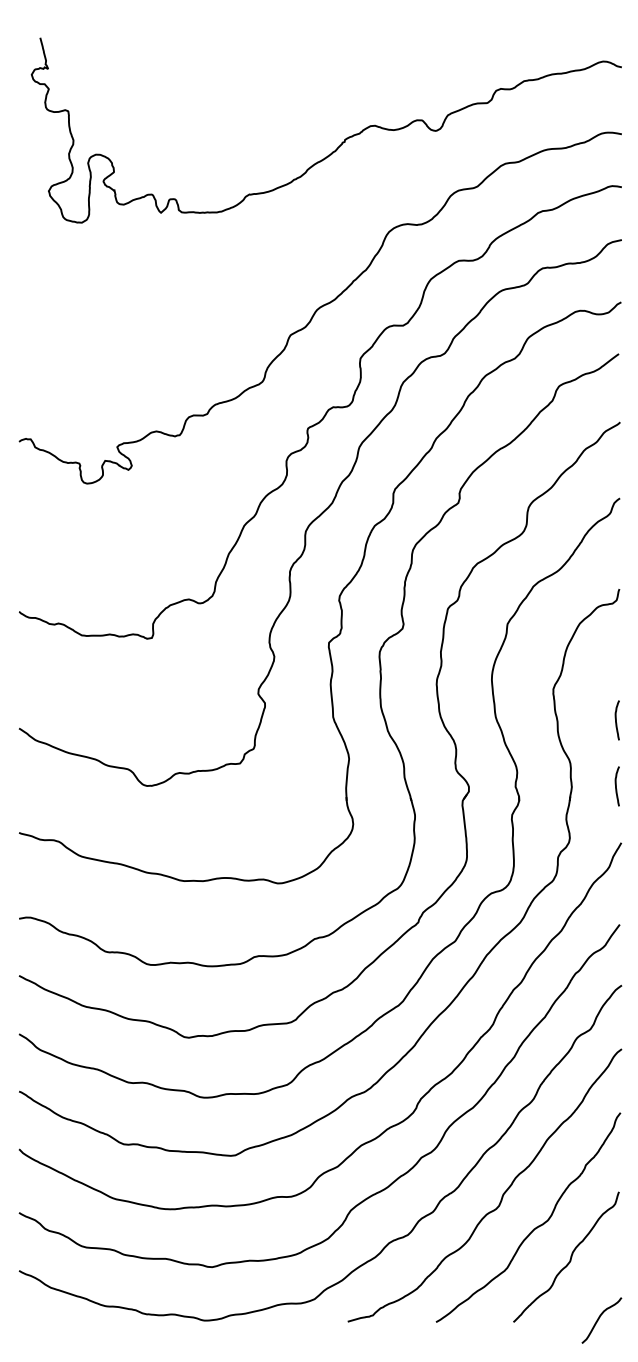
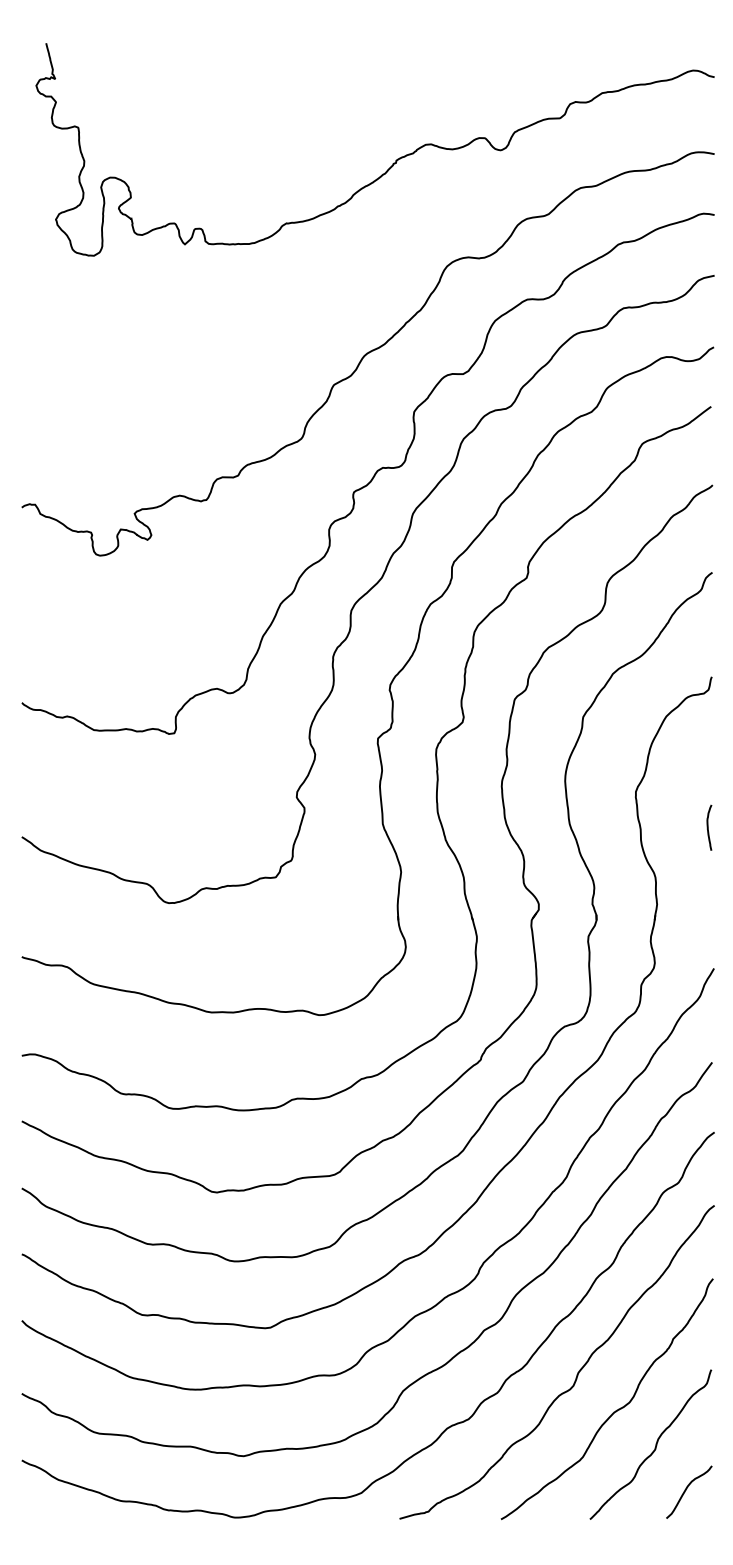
curve: (616, 786) -> (708, 903), removed
curve: (599, 1319) -> (686, 1491), moved

